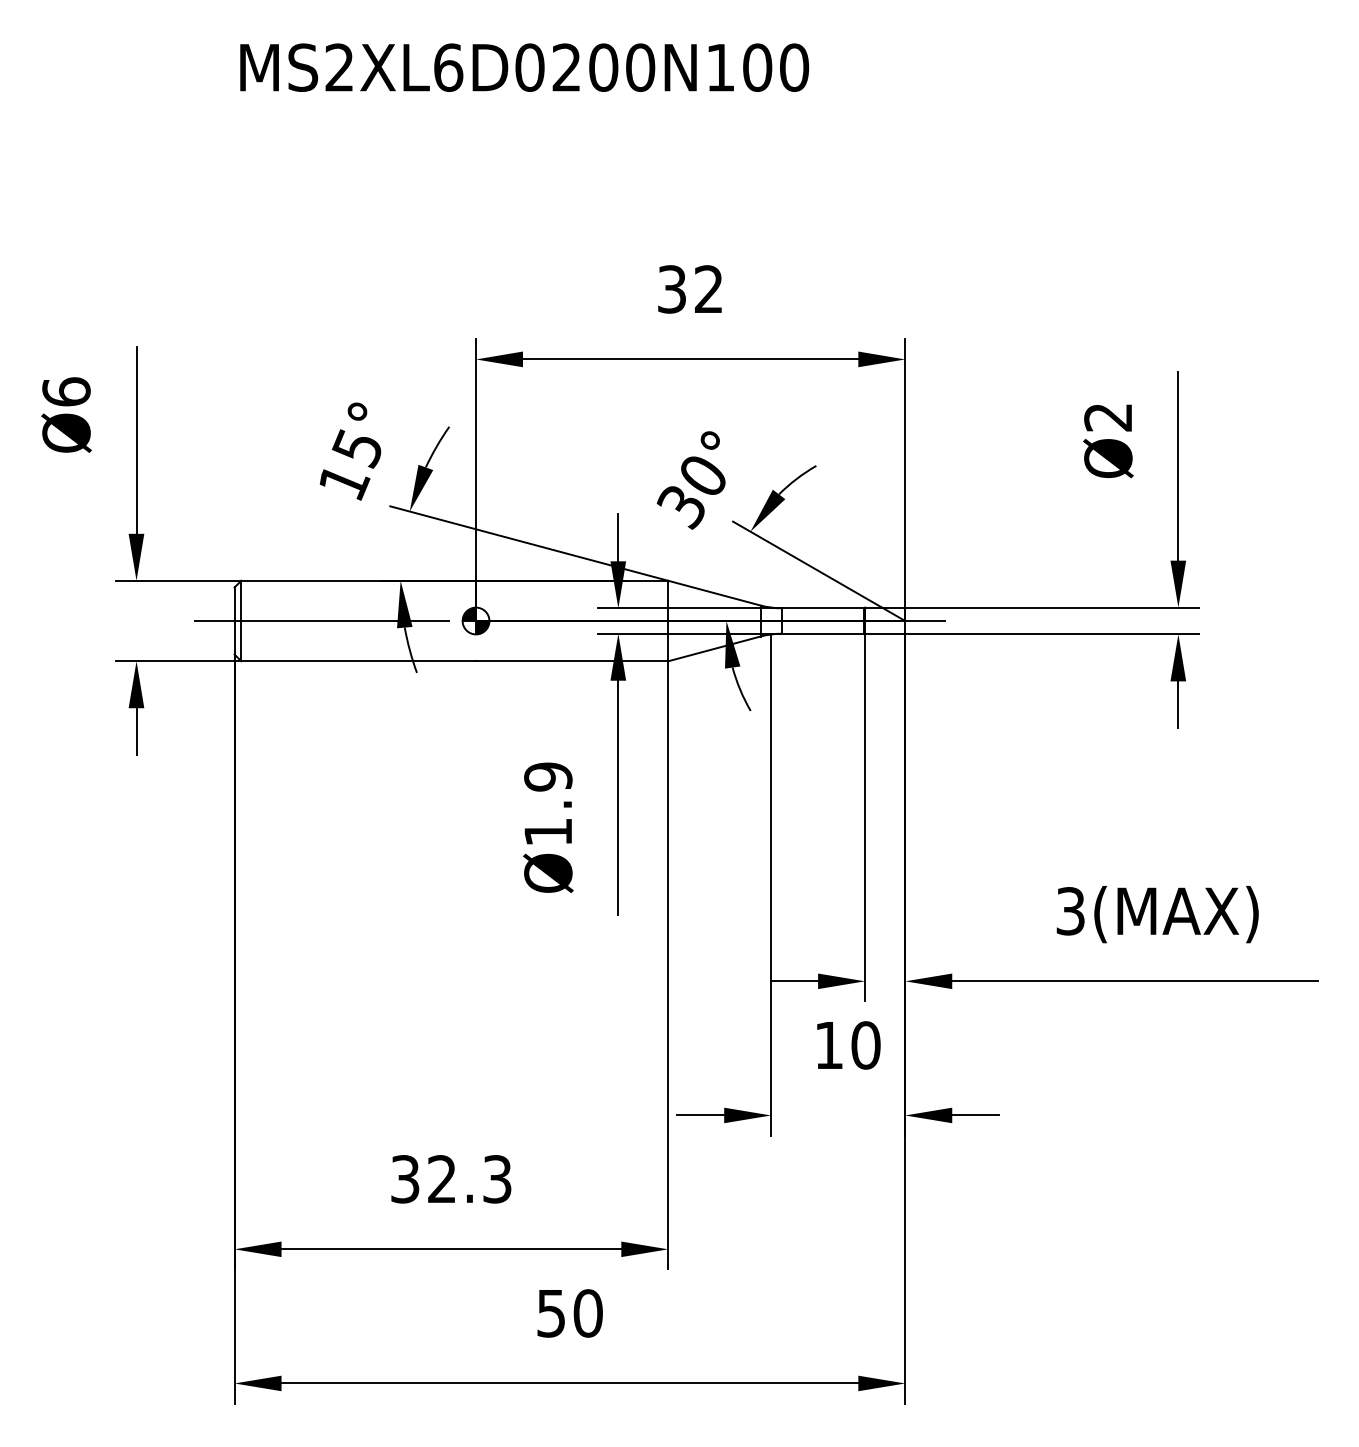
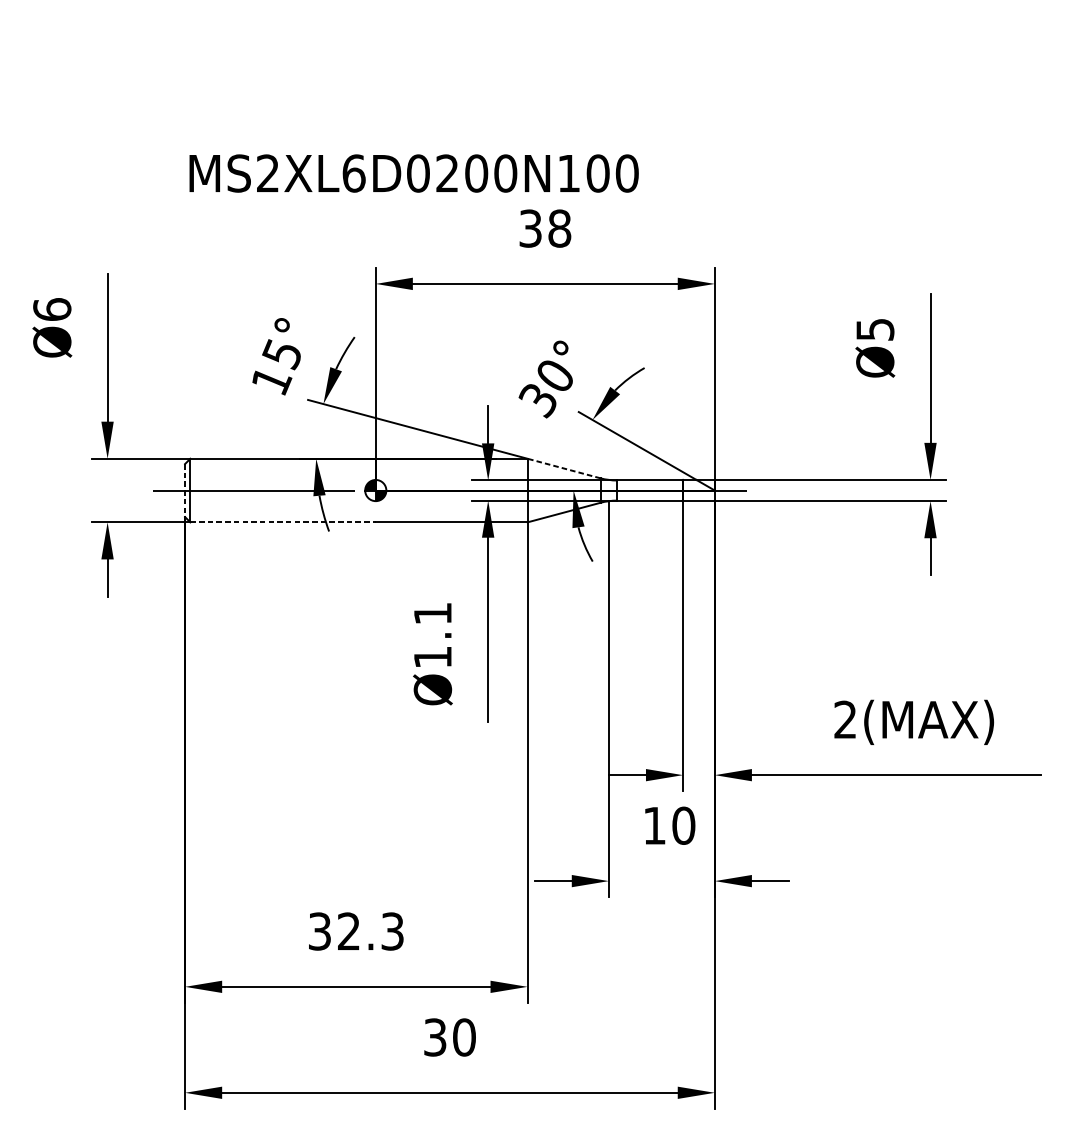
text: (524, 67) -> (414, 173), moved
text: (708, 289) -> (559, 228), 32 -> 38
text: (1108, 417) -> (875, 329), Ø2 -> Ø5
line: (714, 593) -> (564, 468), solid -> dashed
line: (234, 621) -> (184, 490), solid -> dashed
line: (359, 661) -> (283, 522), solid -> dashed
text: (548, 776) -> (433, 613), Ø1.9 -> Ø1.1
text: (1070, 911) -> (845, 720), 3(MAX) -> 2(MAX)
text: (551, 1313) -> (435, 1037), 50 -> 30

